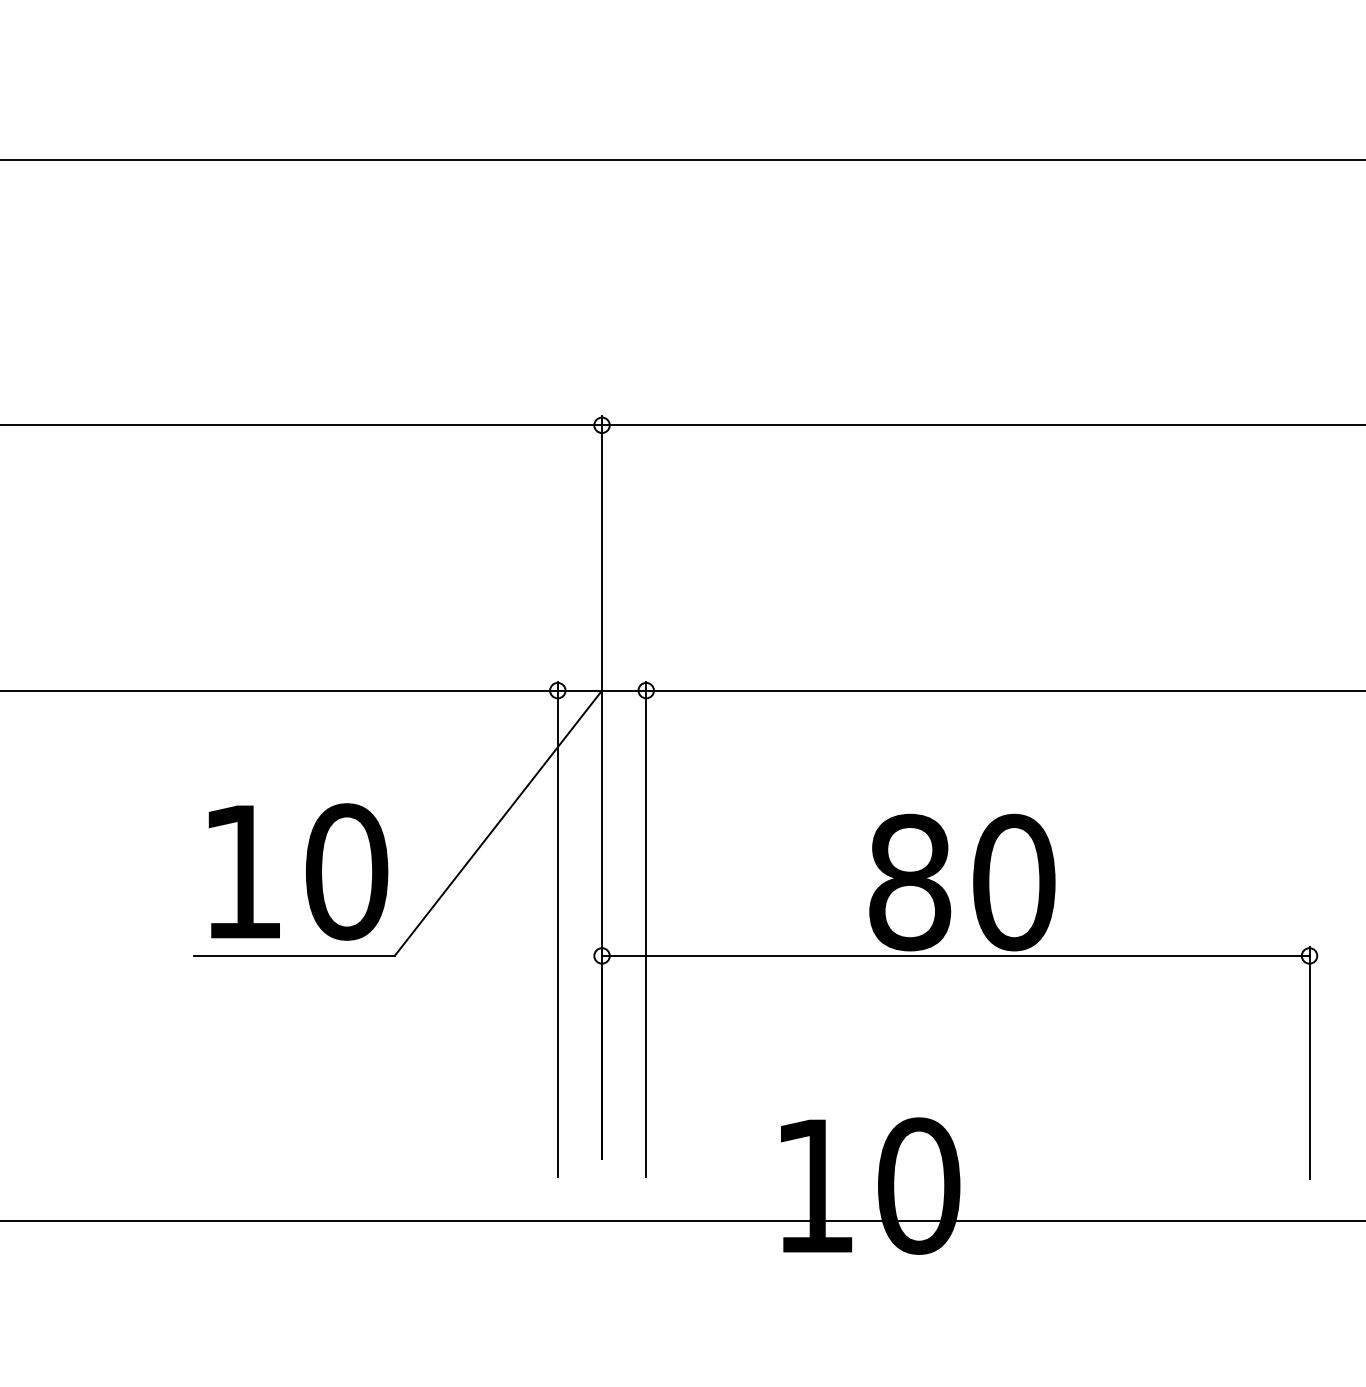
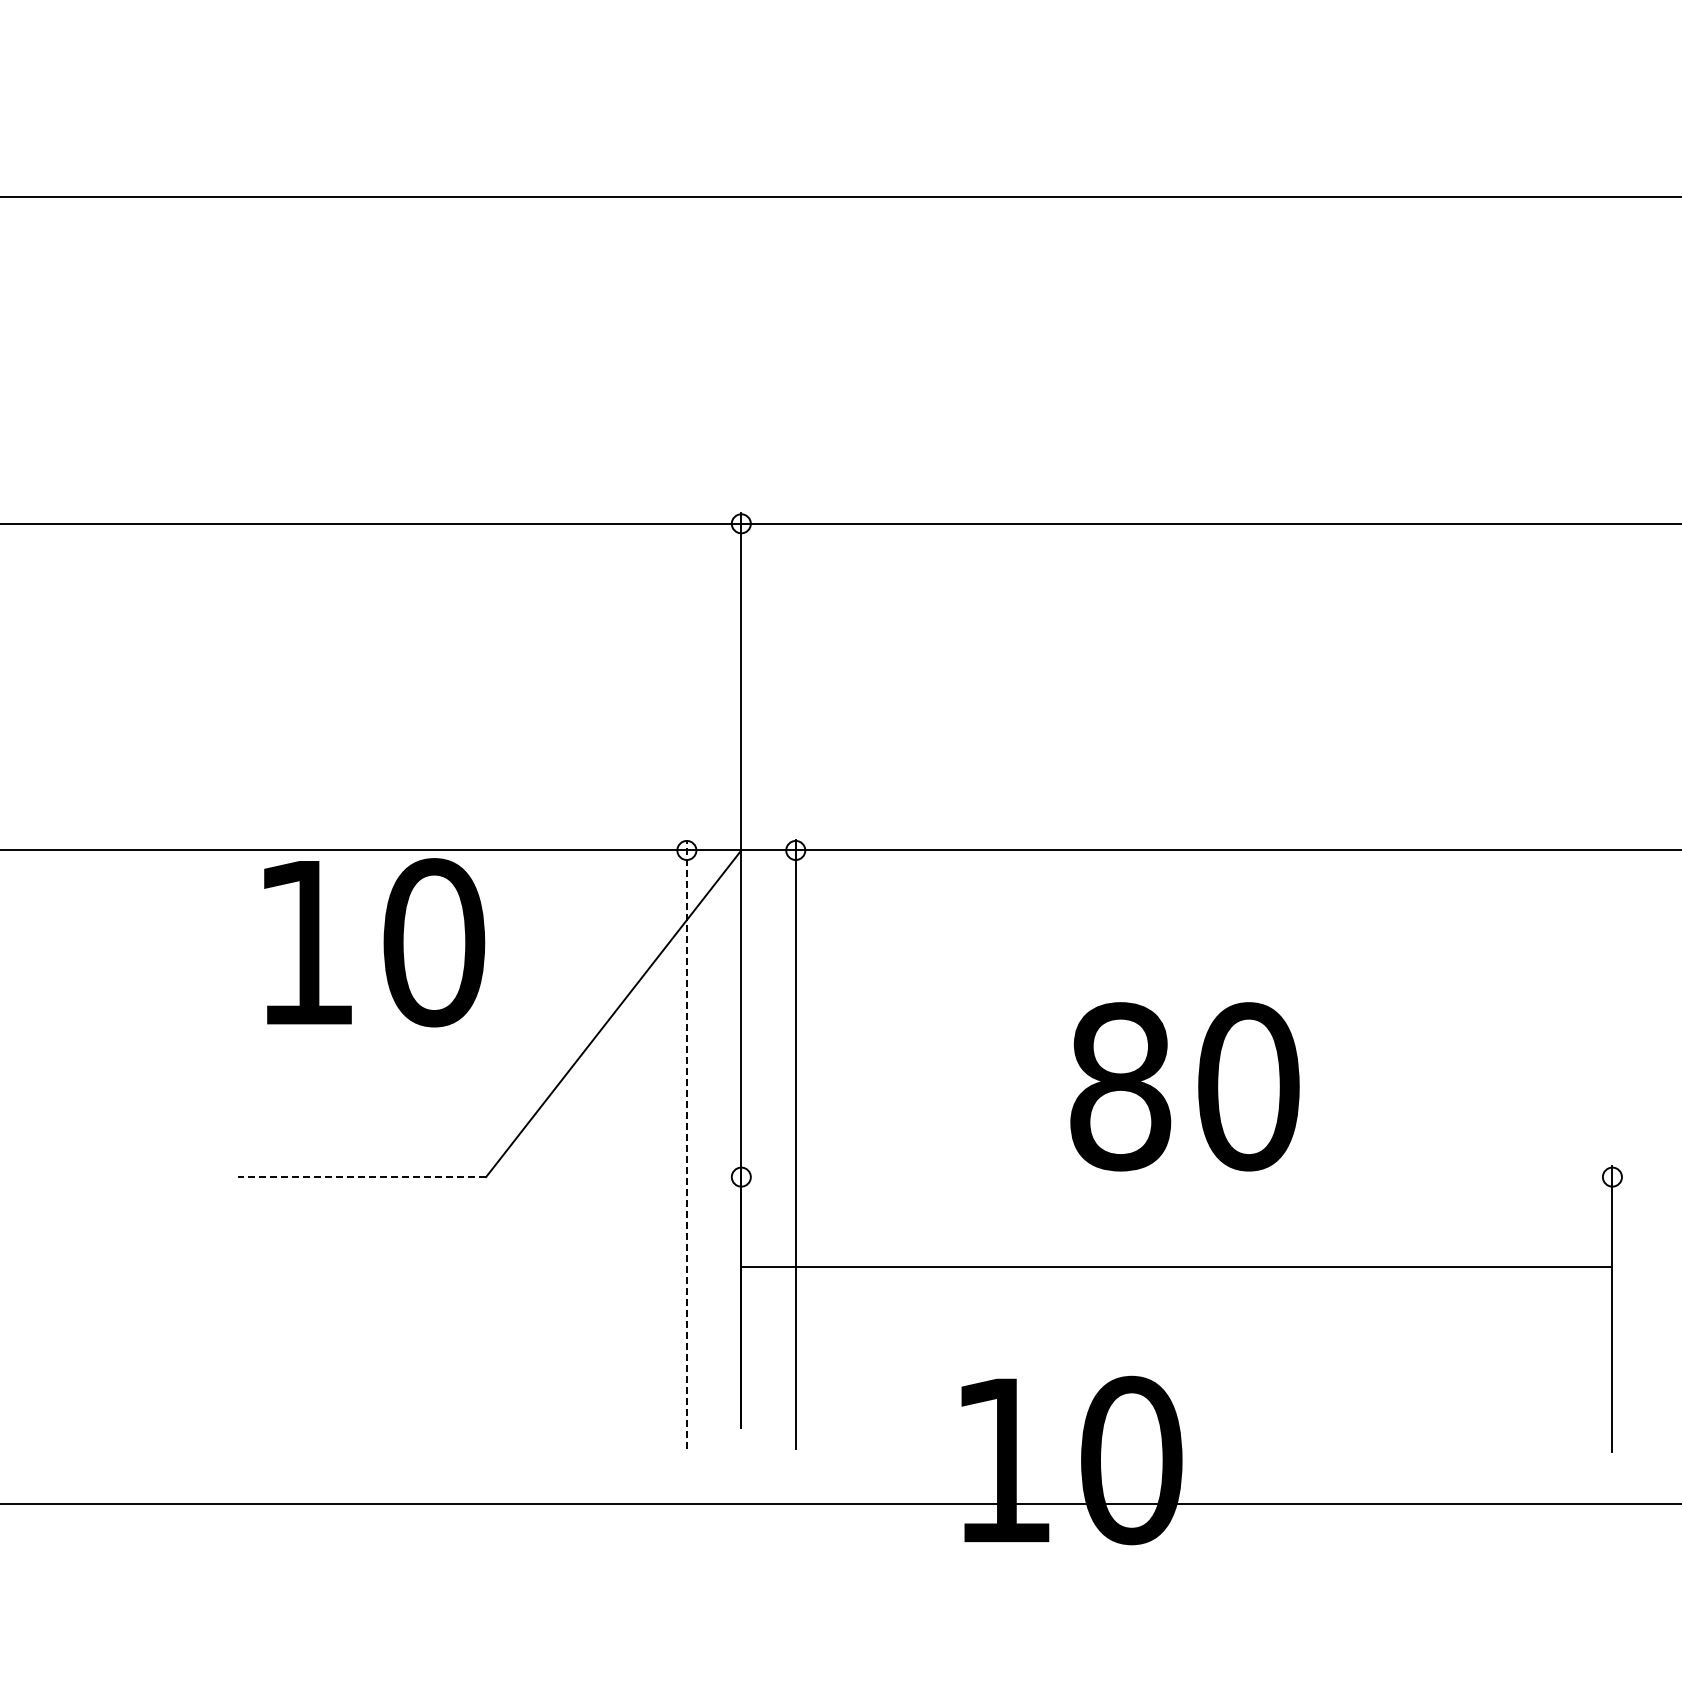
text: (298, 871) -> (374, 942), moved
line: (557, 929) -> (686, 1144), solid -> dashed
line: (294, 956) -> (362, 1177), solid -> dashed
line: (955, 956) -> (1176, 1267), moved

